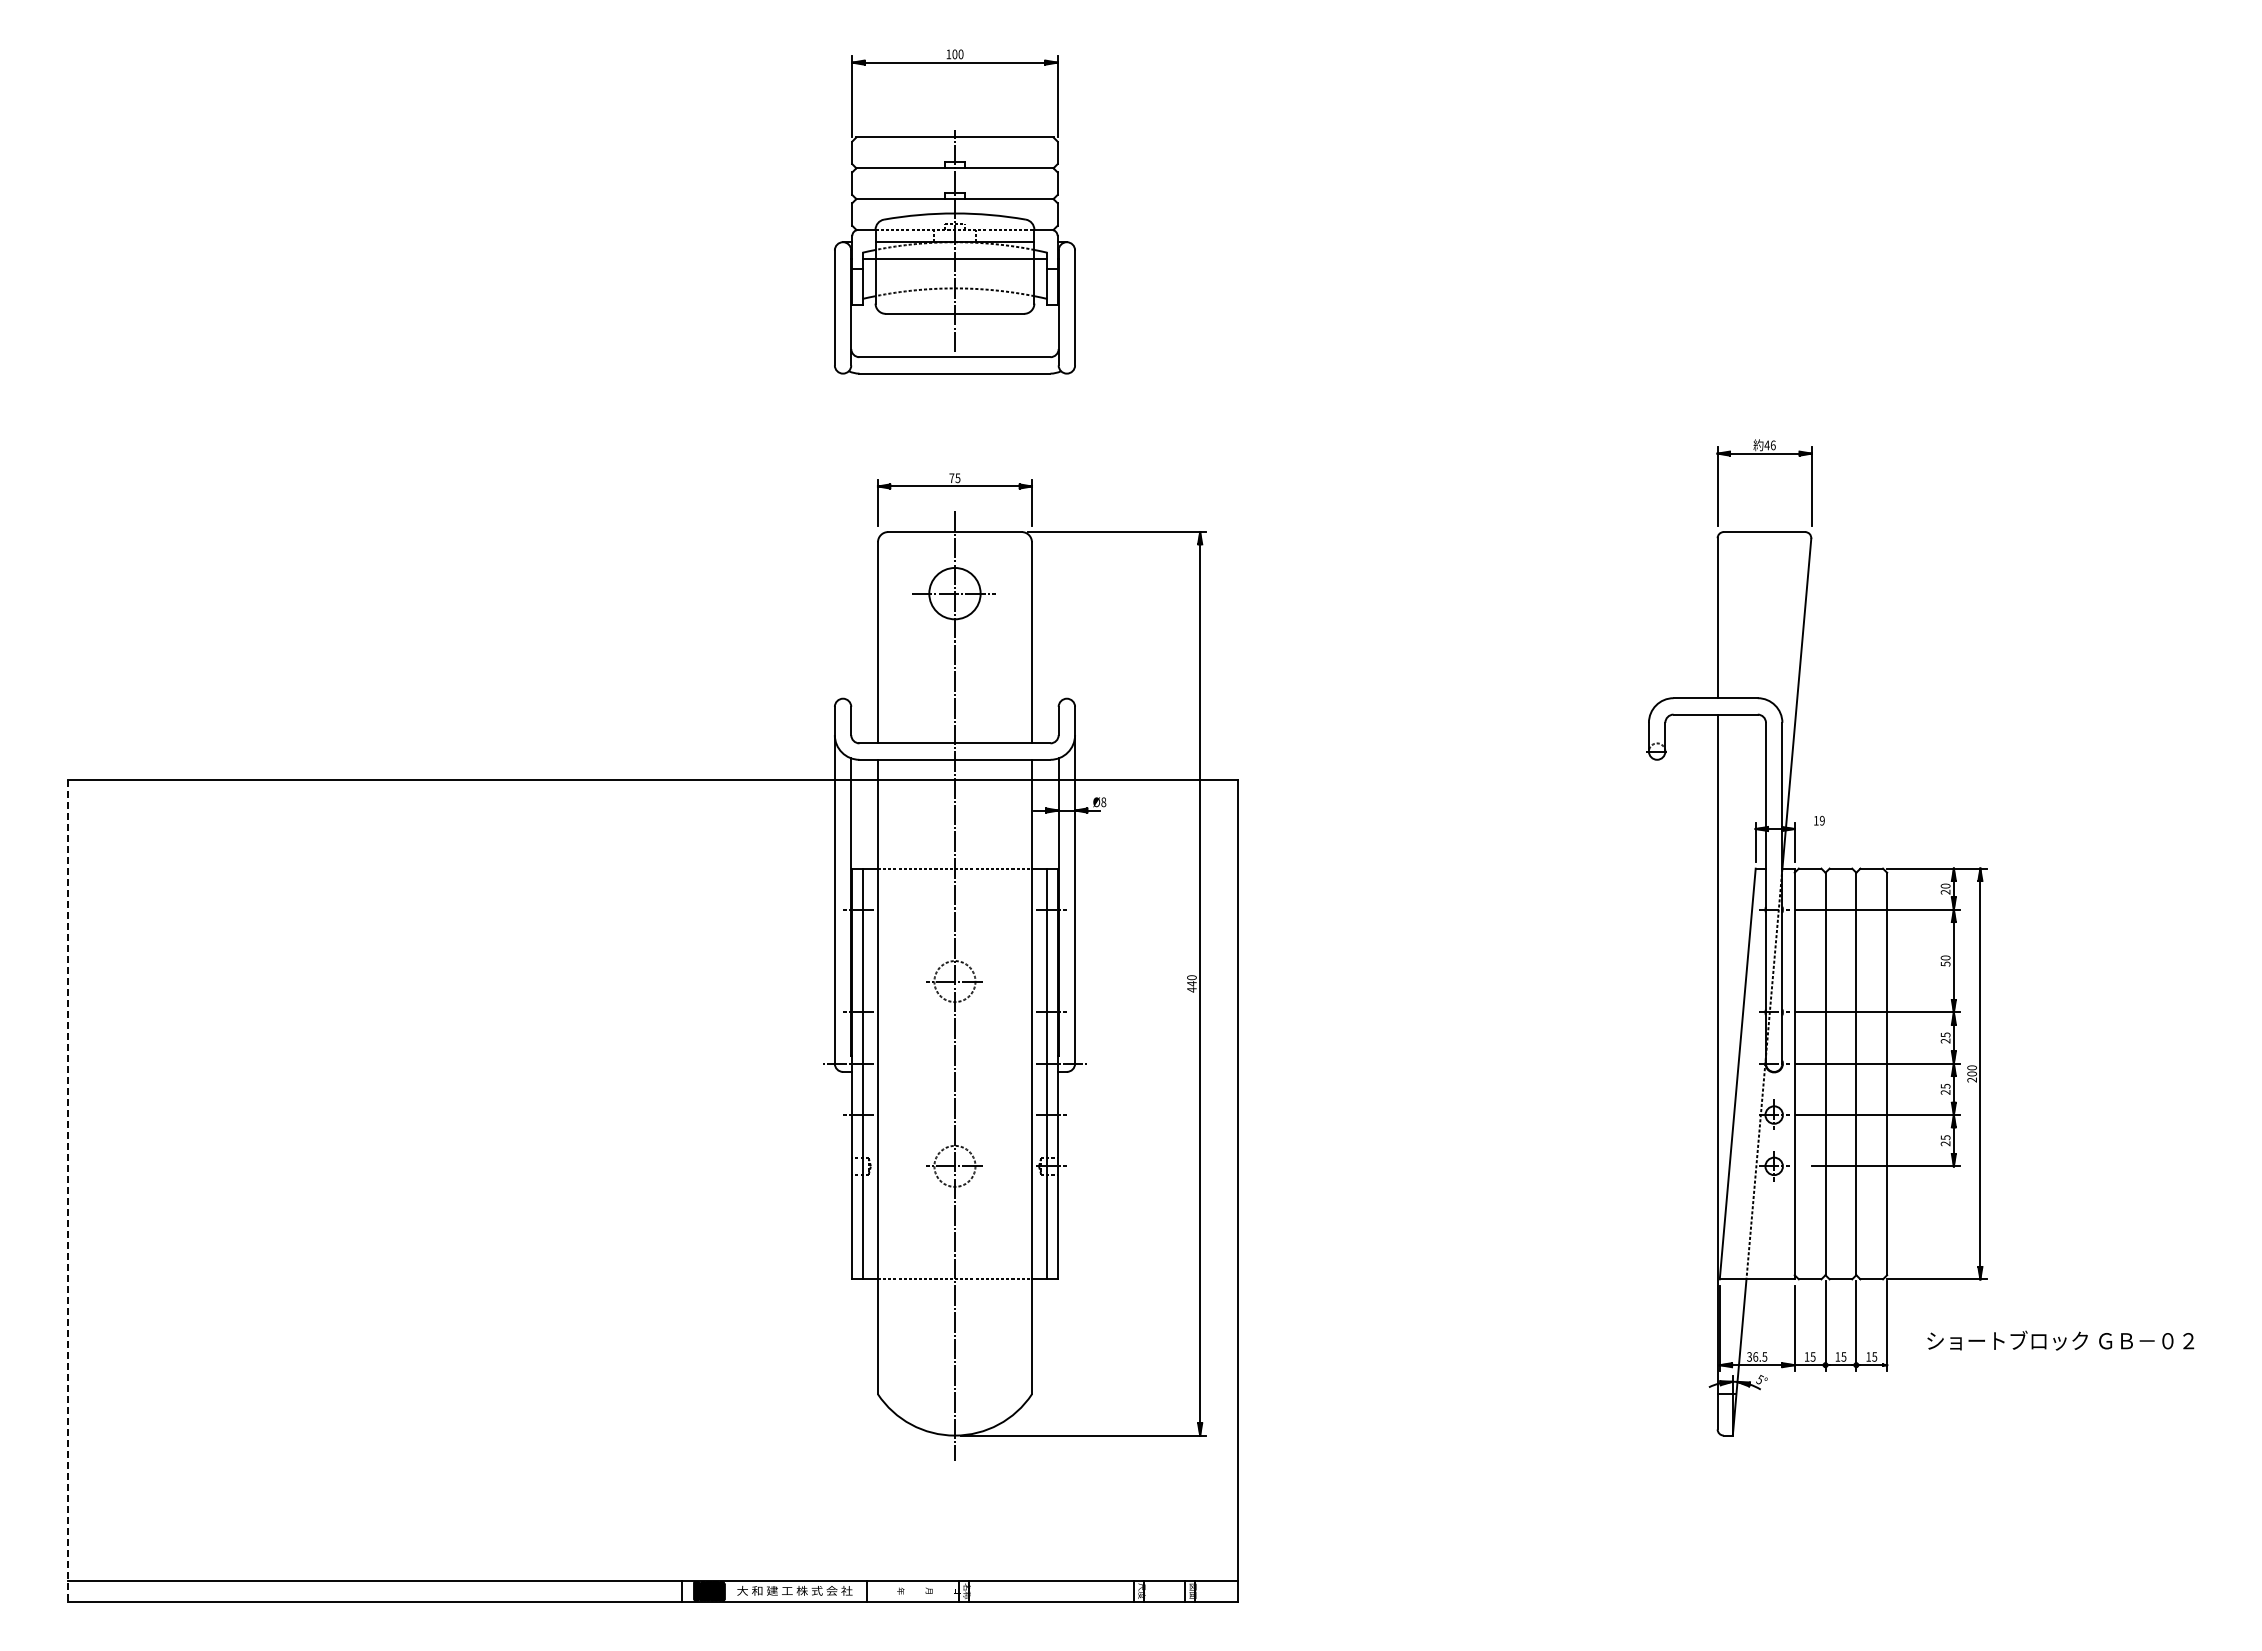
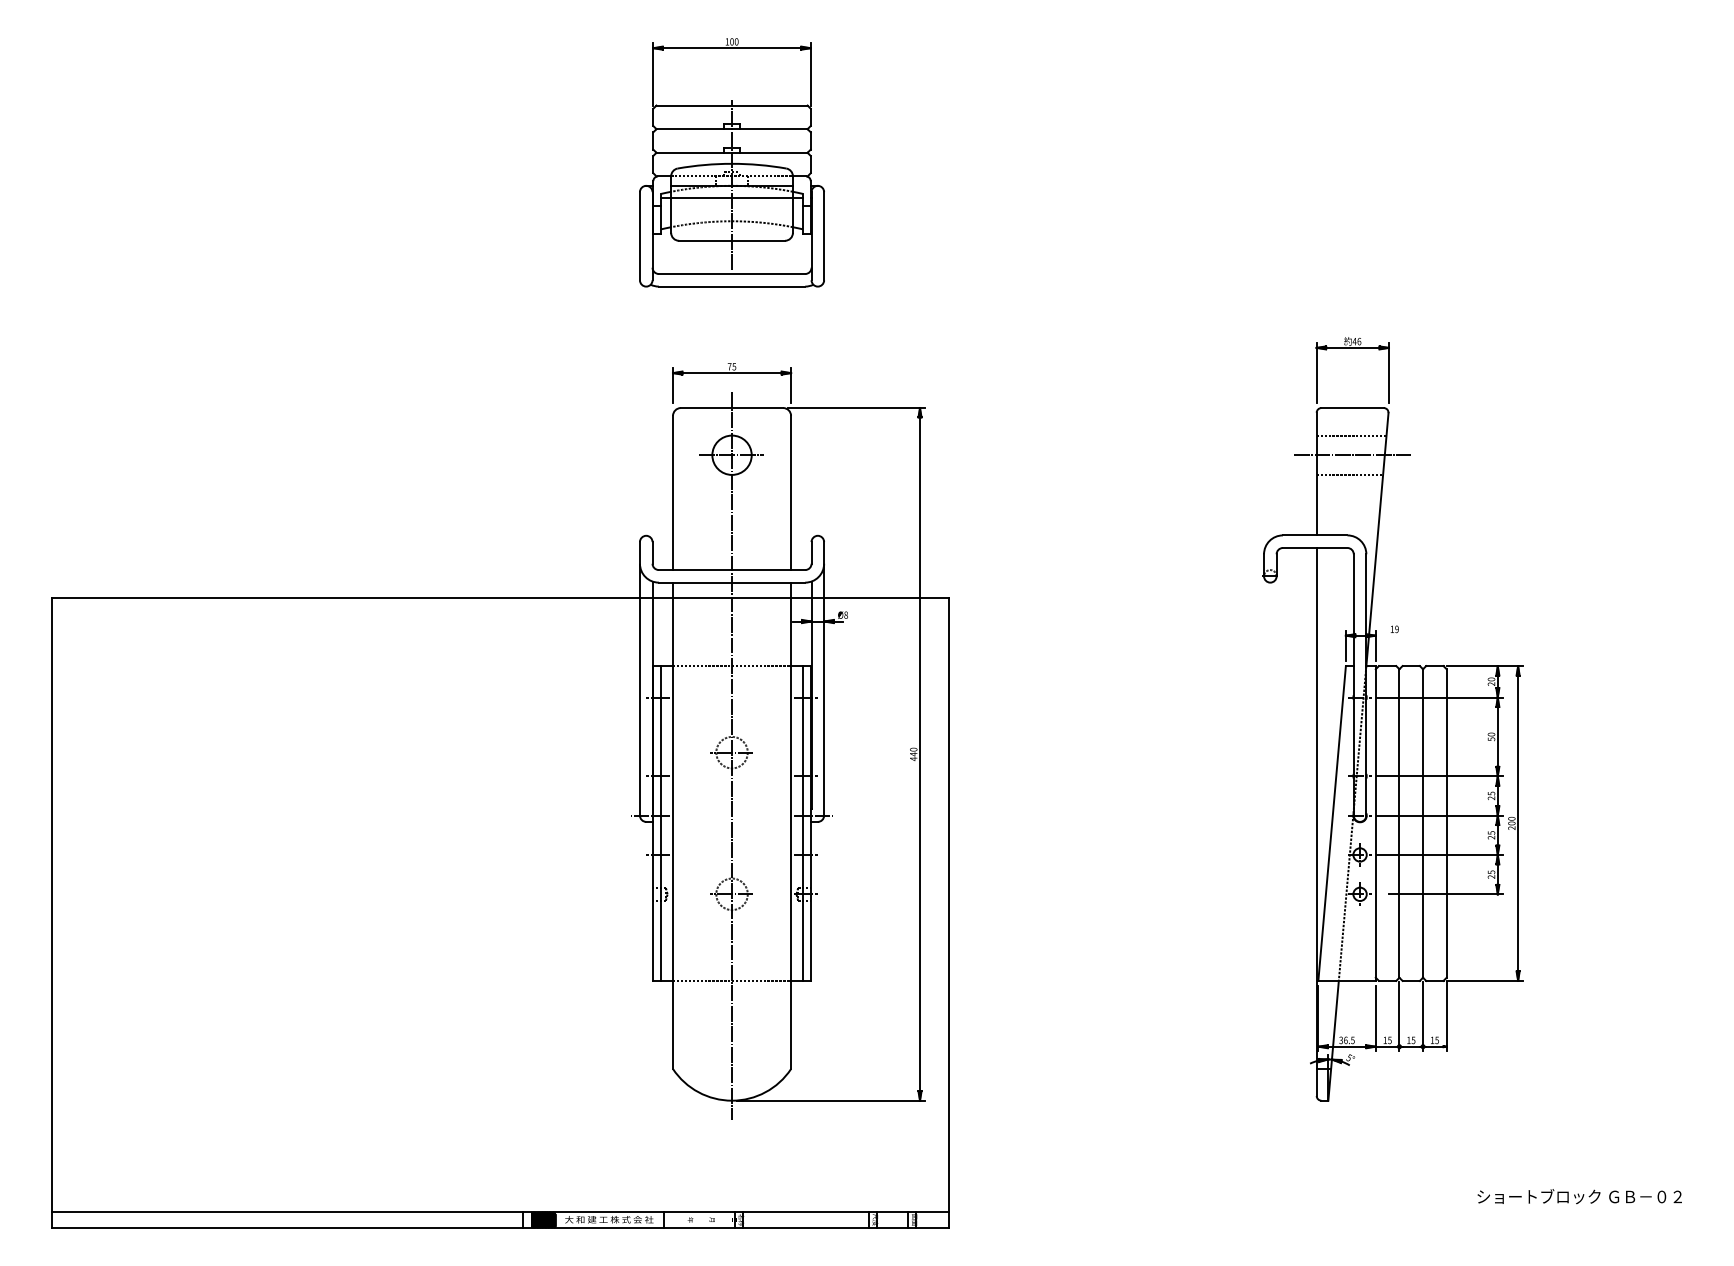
line: (1762, 567) -> (1351, 435), added
line: (1764, 593) -> (1352, 455), added
line: (1760, 619) -> (1349, 475), added
line: (67, 1190) -> (51, 912), dashed -> solid
text: (2060, 1340) -> (1579, 1196), moved

